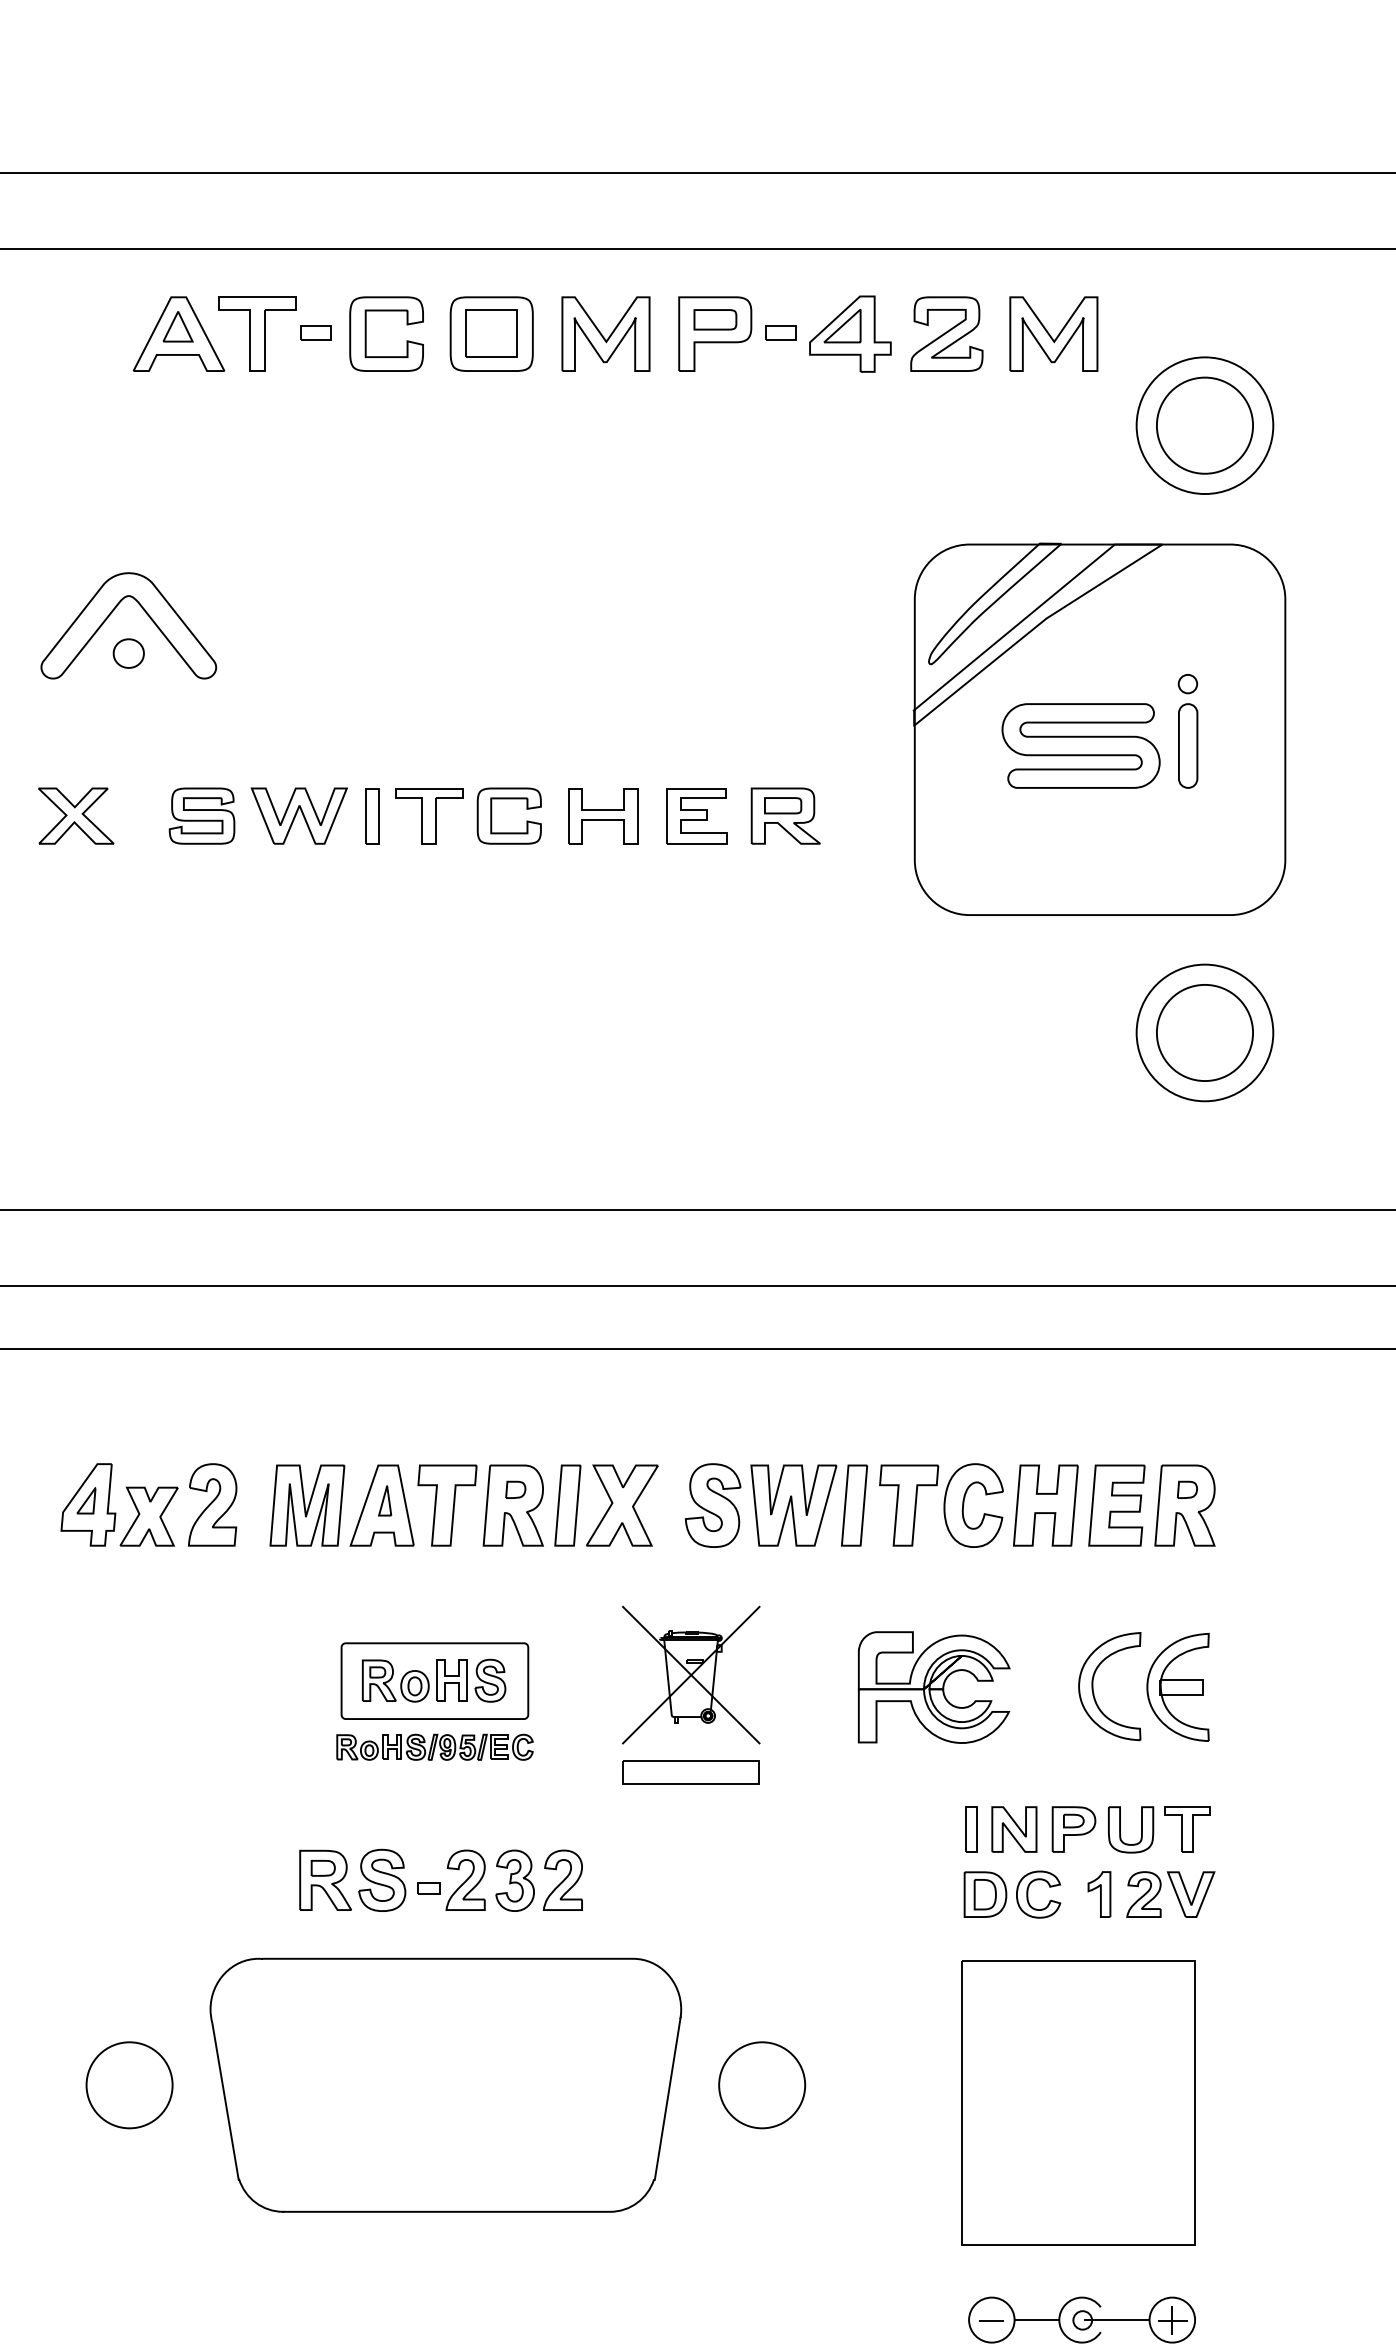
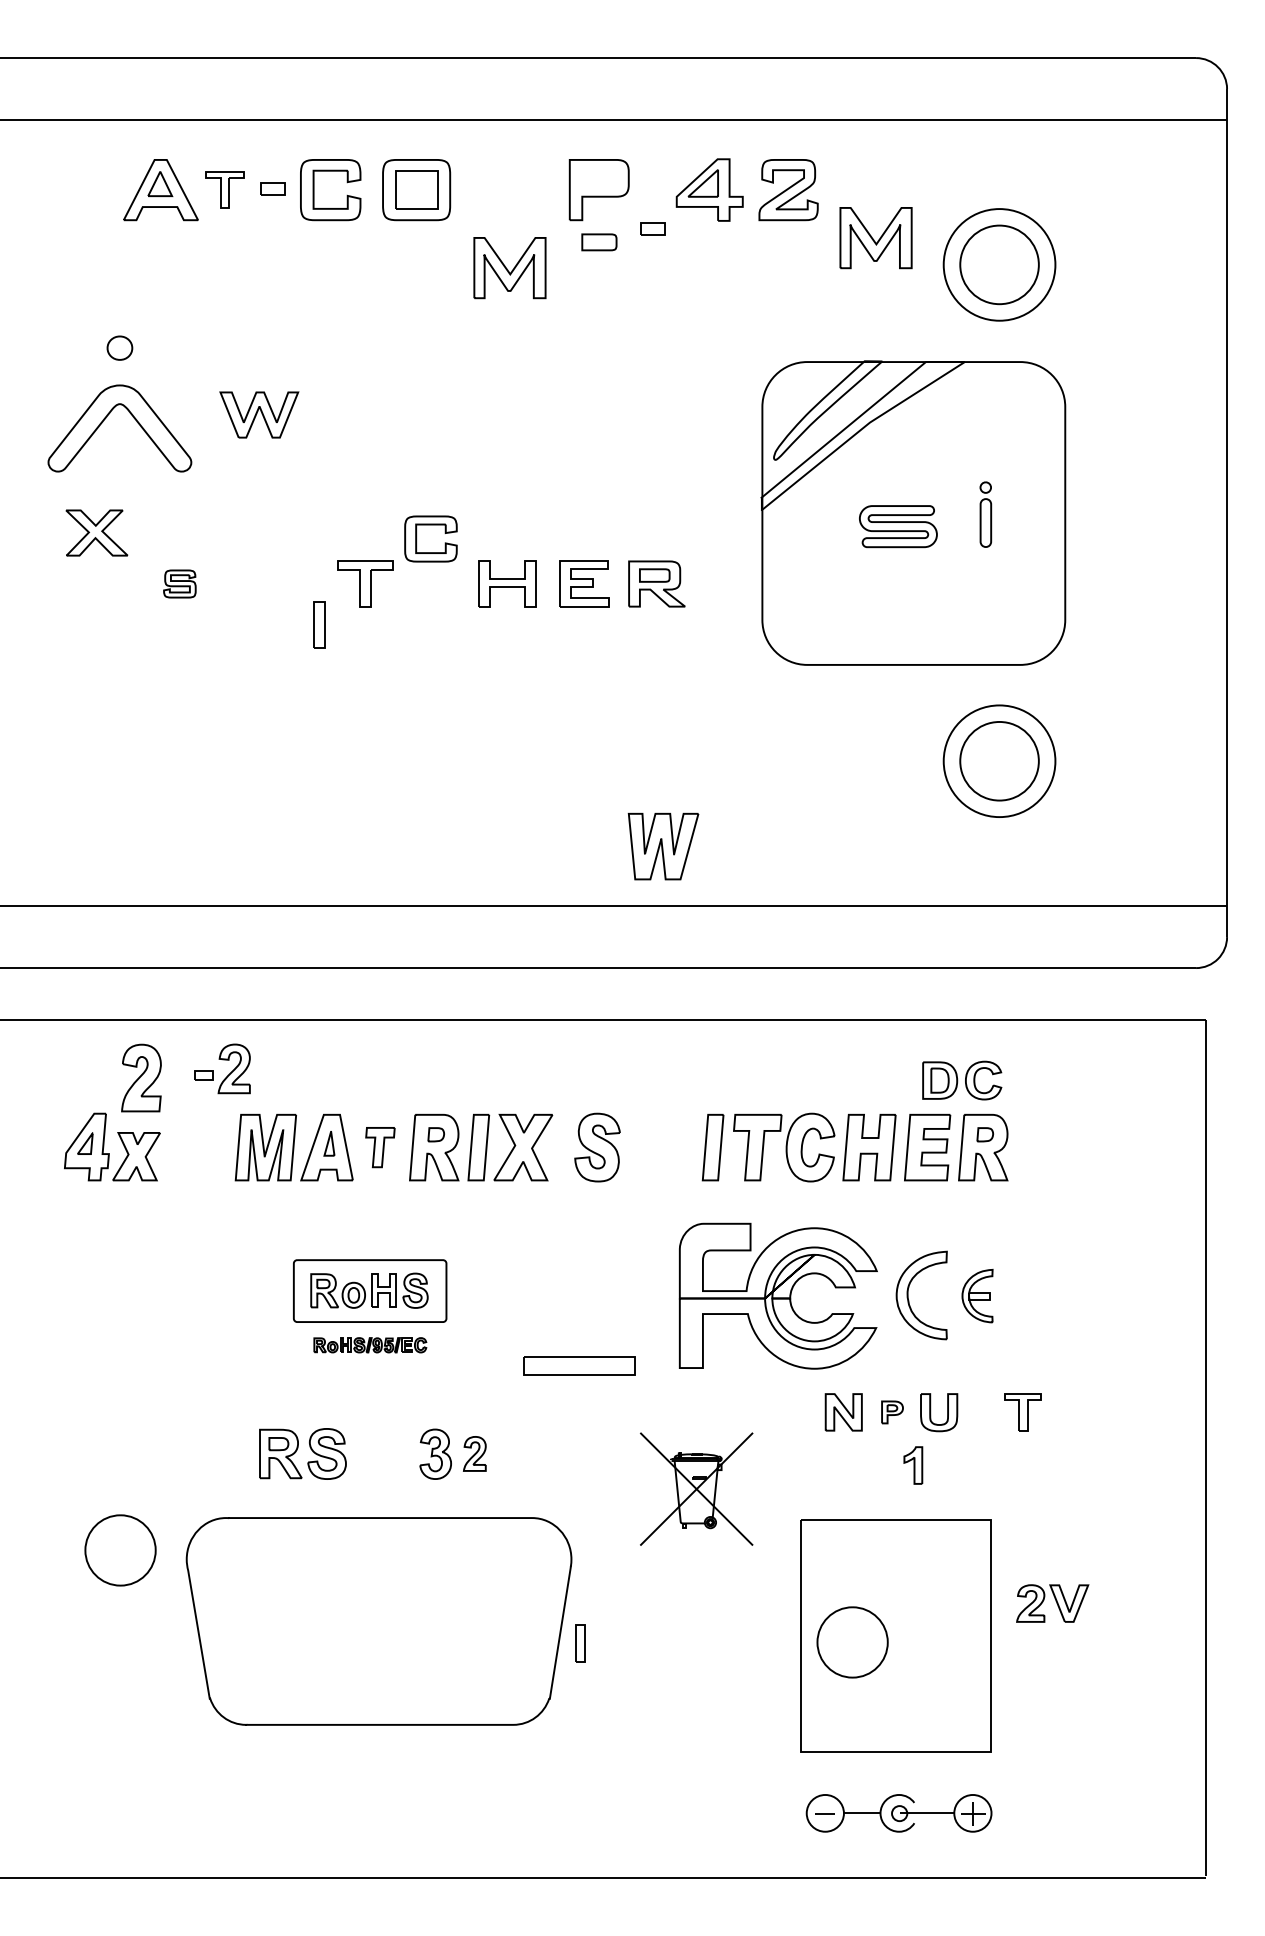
part: (715, 320) -> (599, 242), moved
part: (780, 332) -> (652, 228), moved
part: (257, 333) -> (225, 189), size x0.6
part: (605, 334) -> (509, 268), moved
part: (1053, 334) -> (875, 238), moved
part: (128, 652) -> (119, 347), moved
part: (1187, 731) -> (985, 514), size x0.7
part: (1081, 745) -> (898, 526), size x0.6
part: (508, 799) -> (430, 525), moved
part: (75, 815) -> (96, 532), moved
part: (201, 815) -> (179, 583), size x0.6
part: (299, 815) -> (259, 414), moved
part: (372, 815) -> (319, 624), moved
part: (212, 1504) -> (141, 1077), moved
part: (447, 1505) -> (380, 1147), size x0.6
part: (793, 1505) -> (663, 846), moved
part: (691, 1674) -> (696, 1488), moved
part: (1177, 1686) -> (977, 1295), size x0.6
part: (933, 1687) -> (777, 1296), size x1.6
part: (435, 1747) -> (370, 1345), size x0.7
part: (971, 1829) -> (580, 1643), moved
part: (1073, 1829) -> (892, 1412), size x0.6
part: (1186, 1829) -> (1022, 1412), moved
part: (451, 1870) -> (222, 1060), moved
part: (562, 1879) -> (474, 1453), size x0.7
part: (1012, 1894) -> (962, 1080), moved
part: (1170, 1894) -> (1052, 1603), moved
part: (129, 2085) -> (120, 1550), moved
part: (762, 2085) -> (852, 1642), moved

